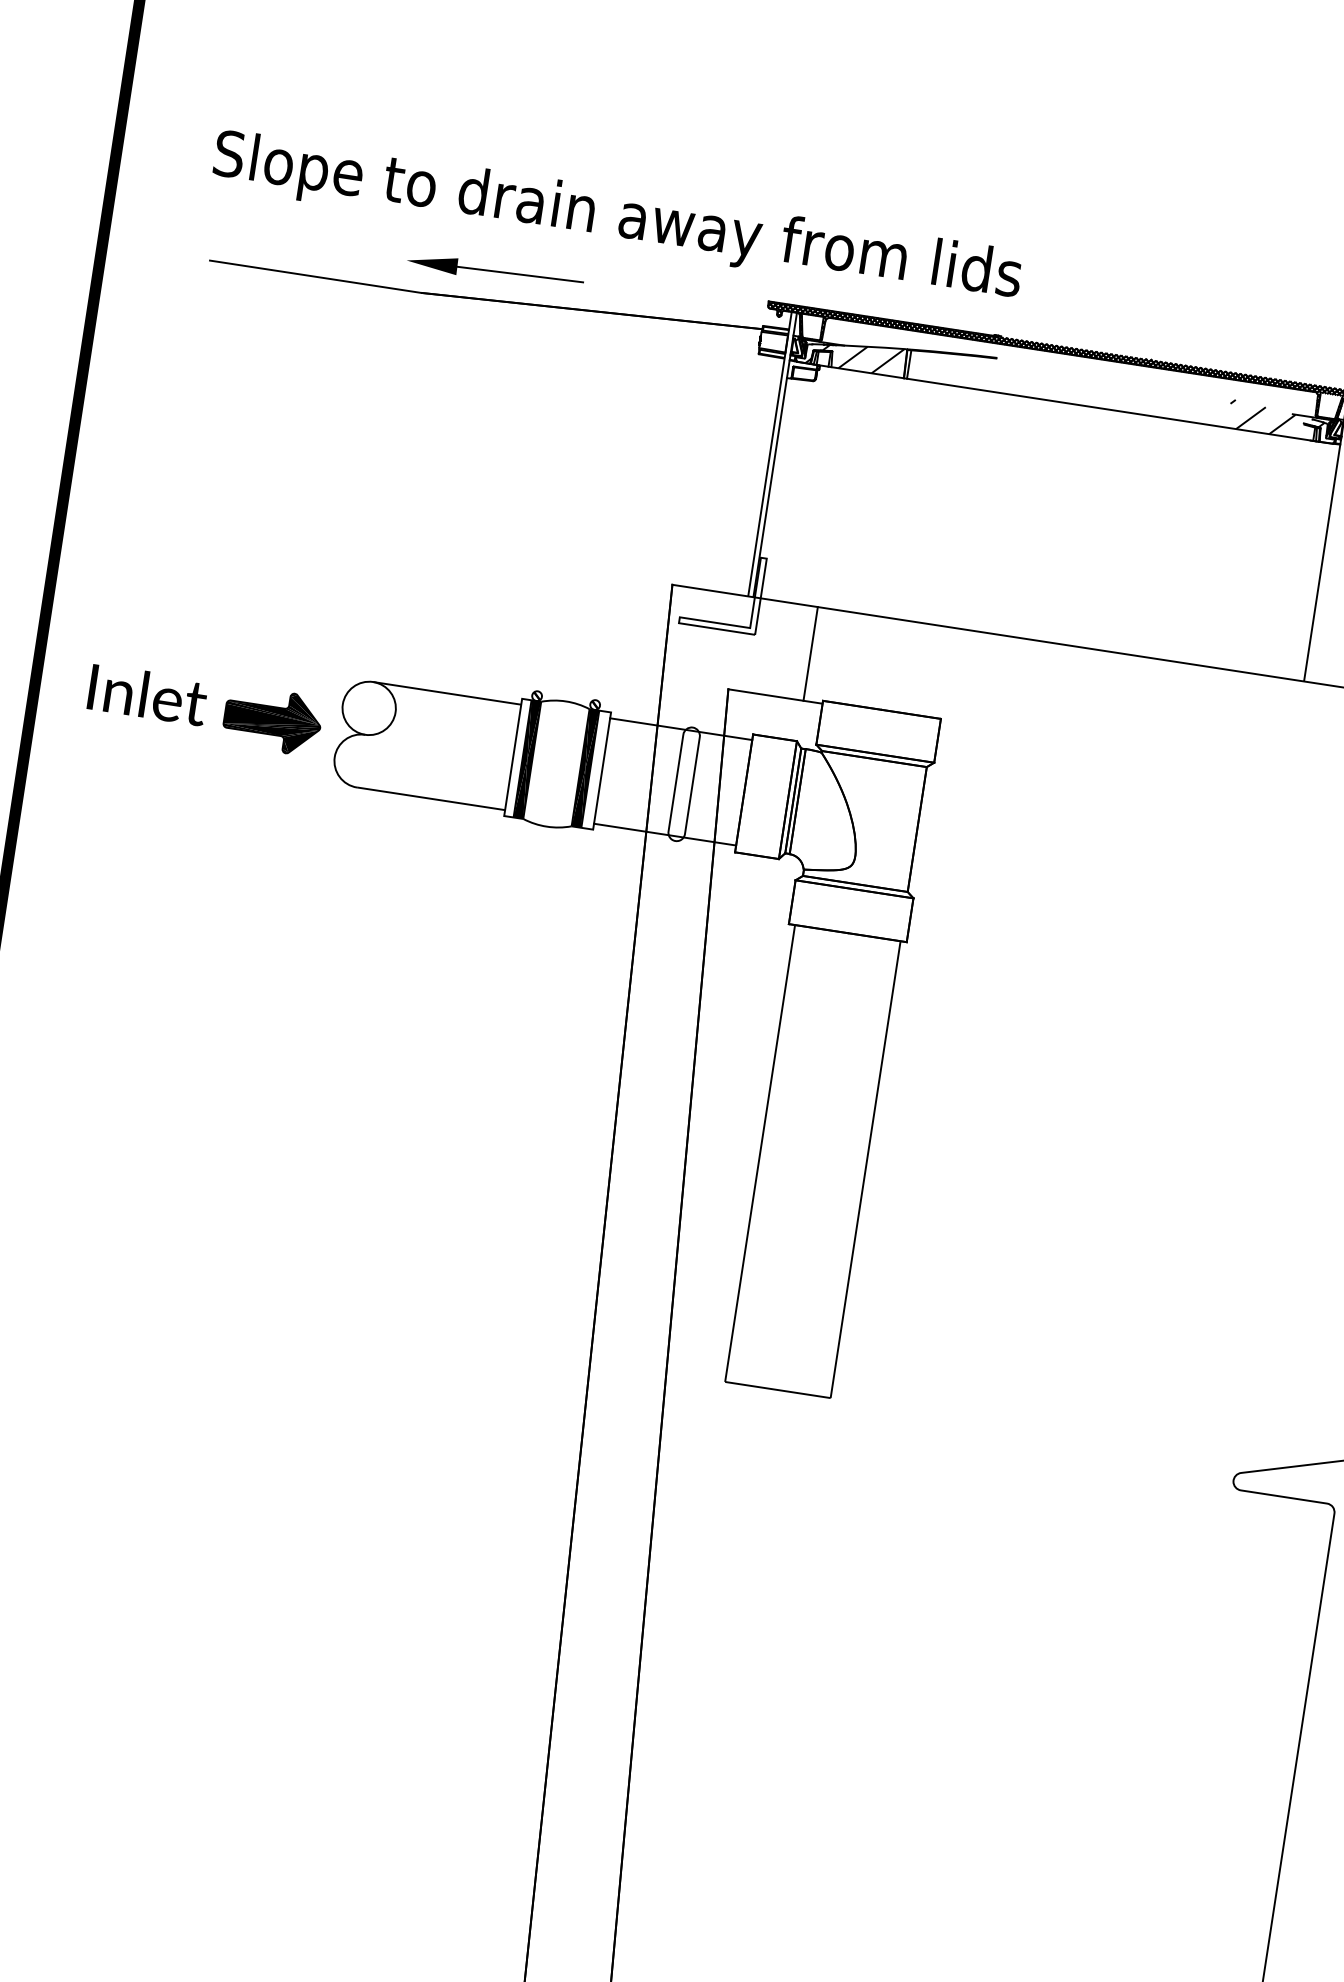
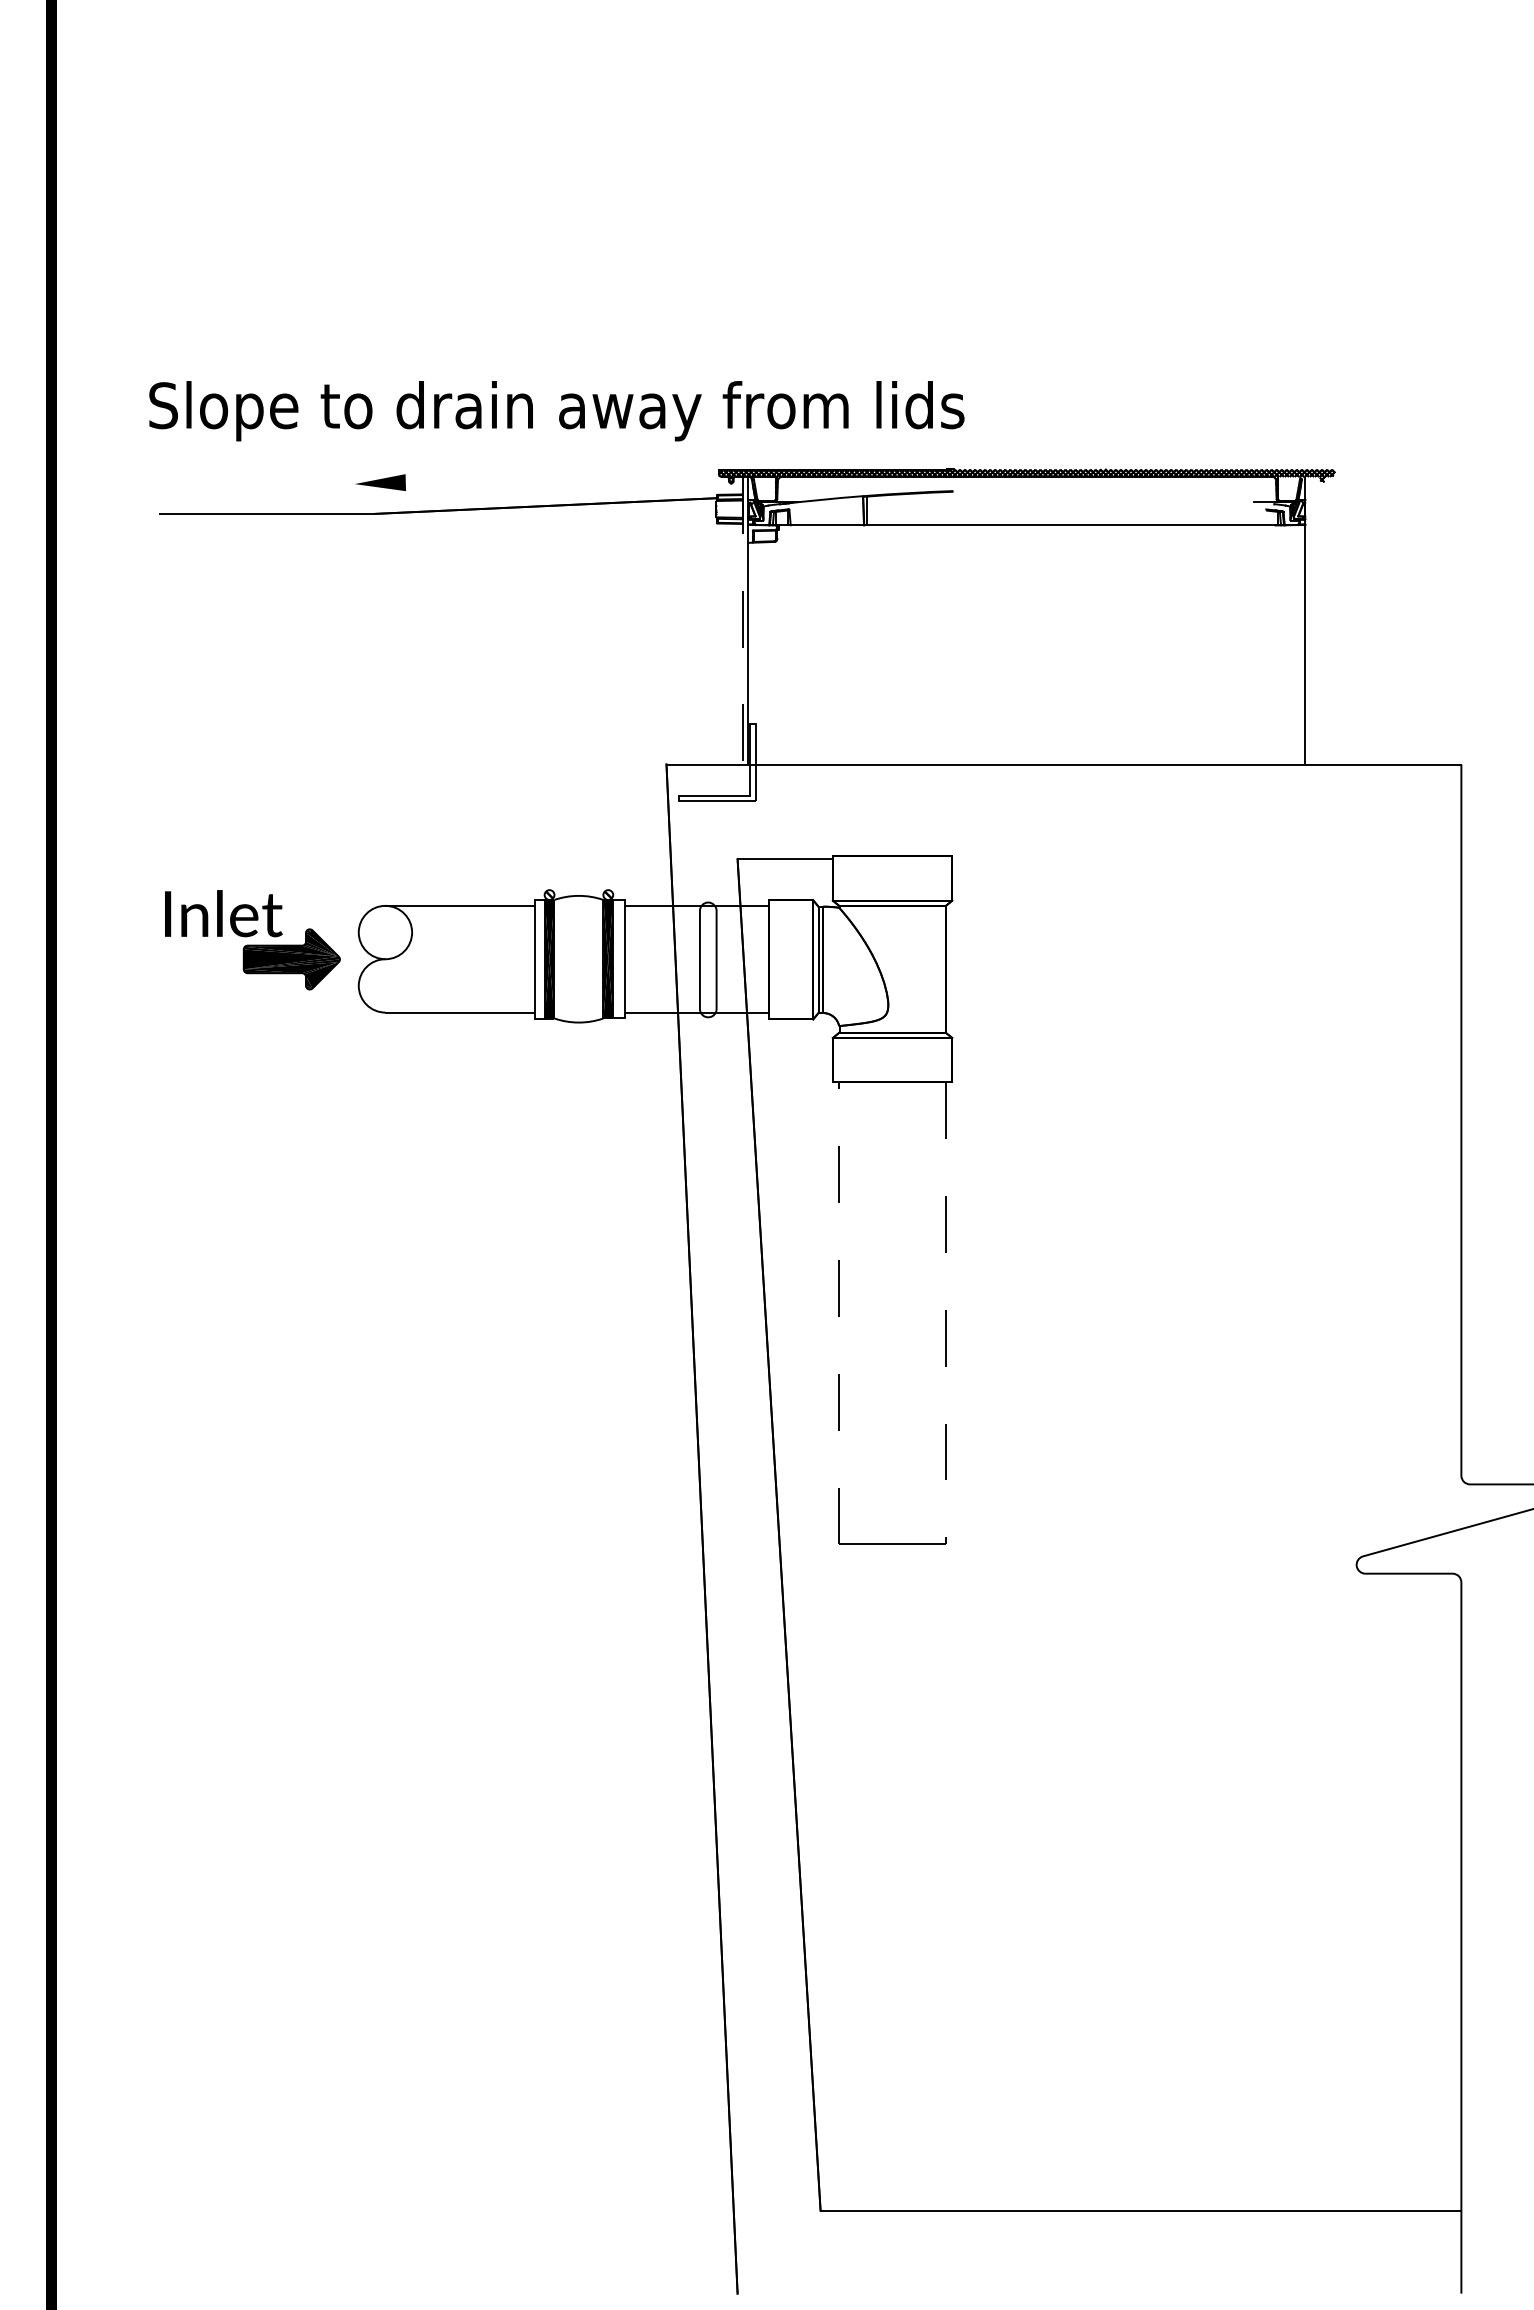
line: (519, 274) -> (468, 480), removed
hatch: (855, 355) -> (812, 510), removed
hatch: (1276, 420) -> (1238, 510), removed
line: (770, 454) -> (743, 620), solid -> dashed
line: (810, 653) -> (813, 811), removed
text: (147, 694) -> (223, 913), moved
line: (760, 1152) -> (839, 1312), solid -> dashed
line: (865, 1169) -> (945, 1313), solid -> dashed

